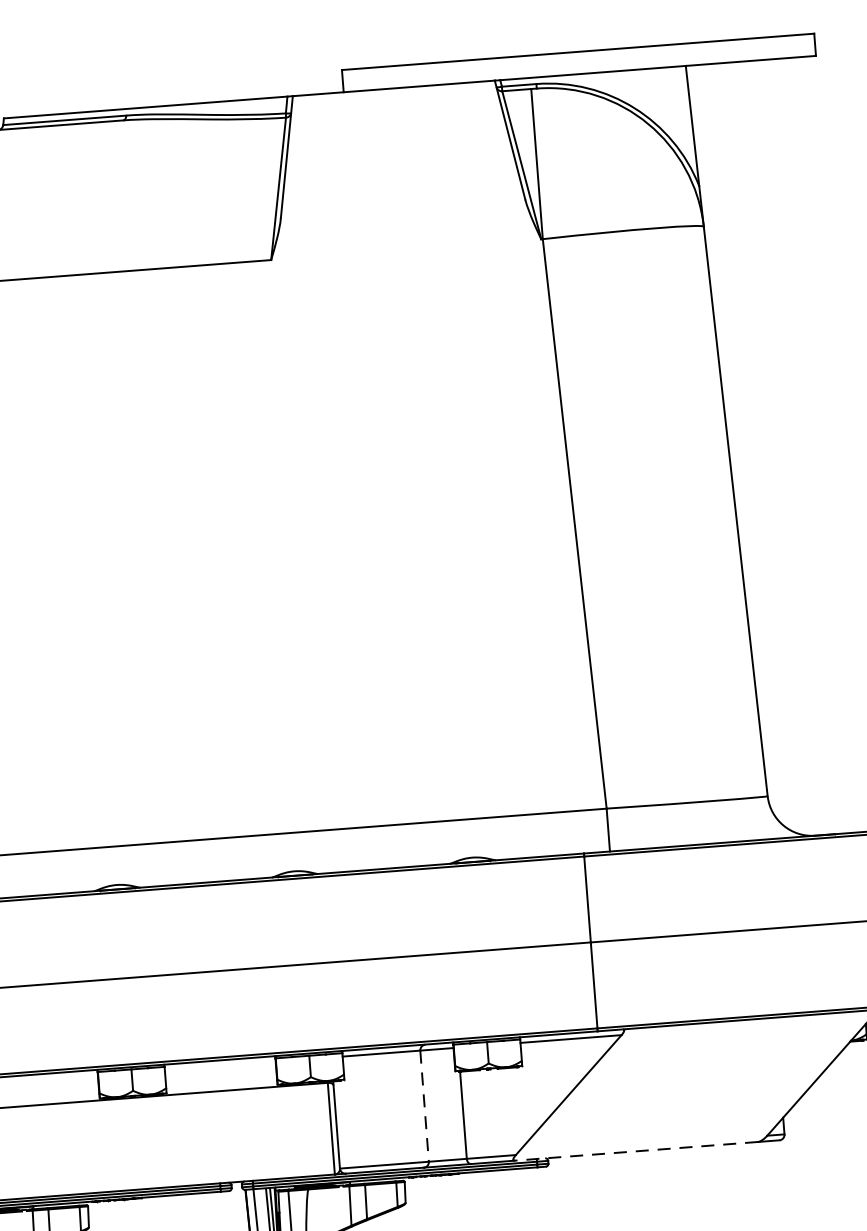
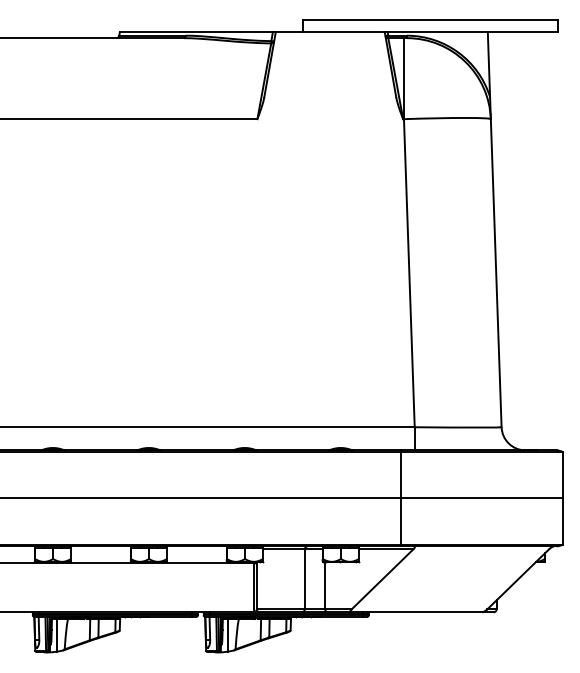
line: (424, 1106) -> (304, 579), dashed -> solid
line: (636, 1151) -> (416, 612), dashed -> solid

